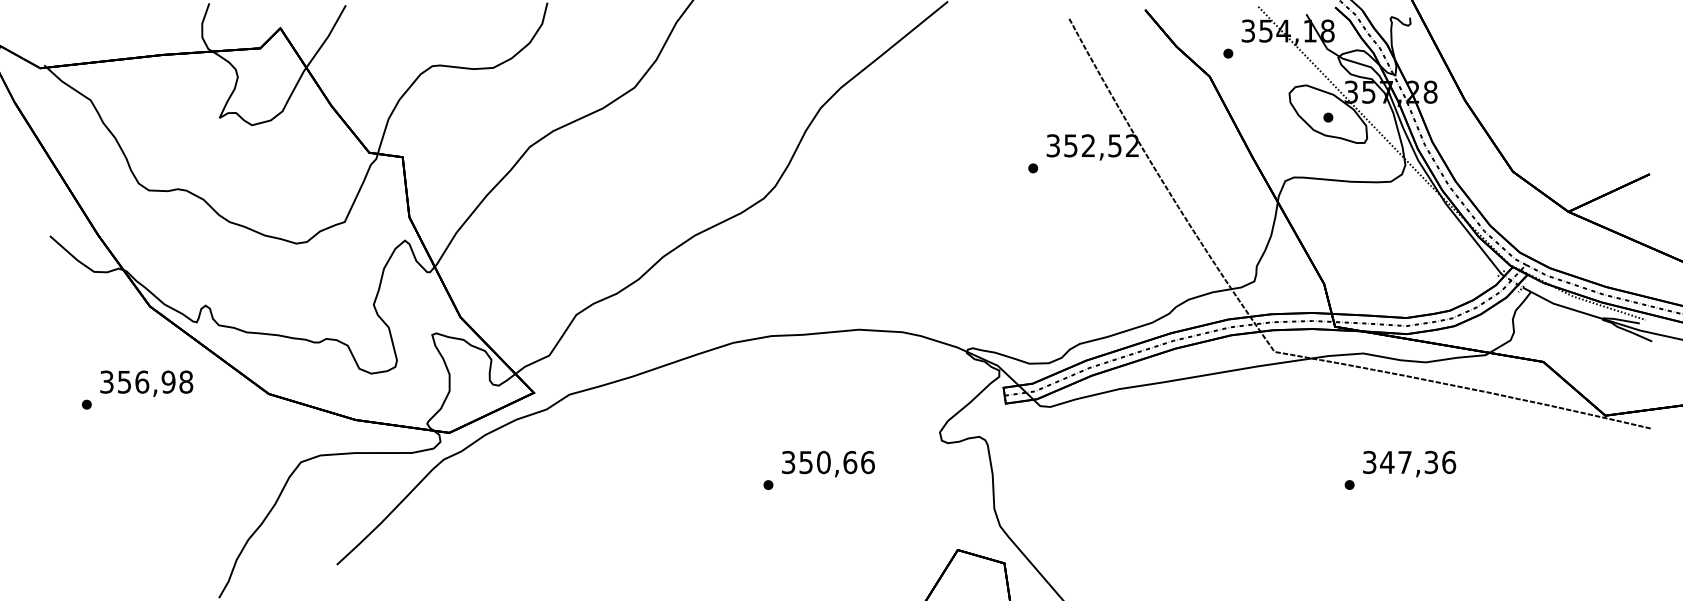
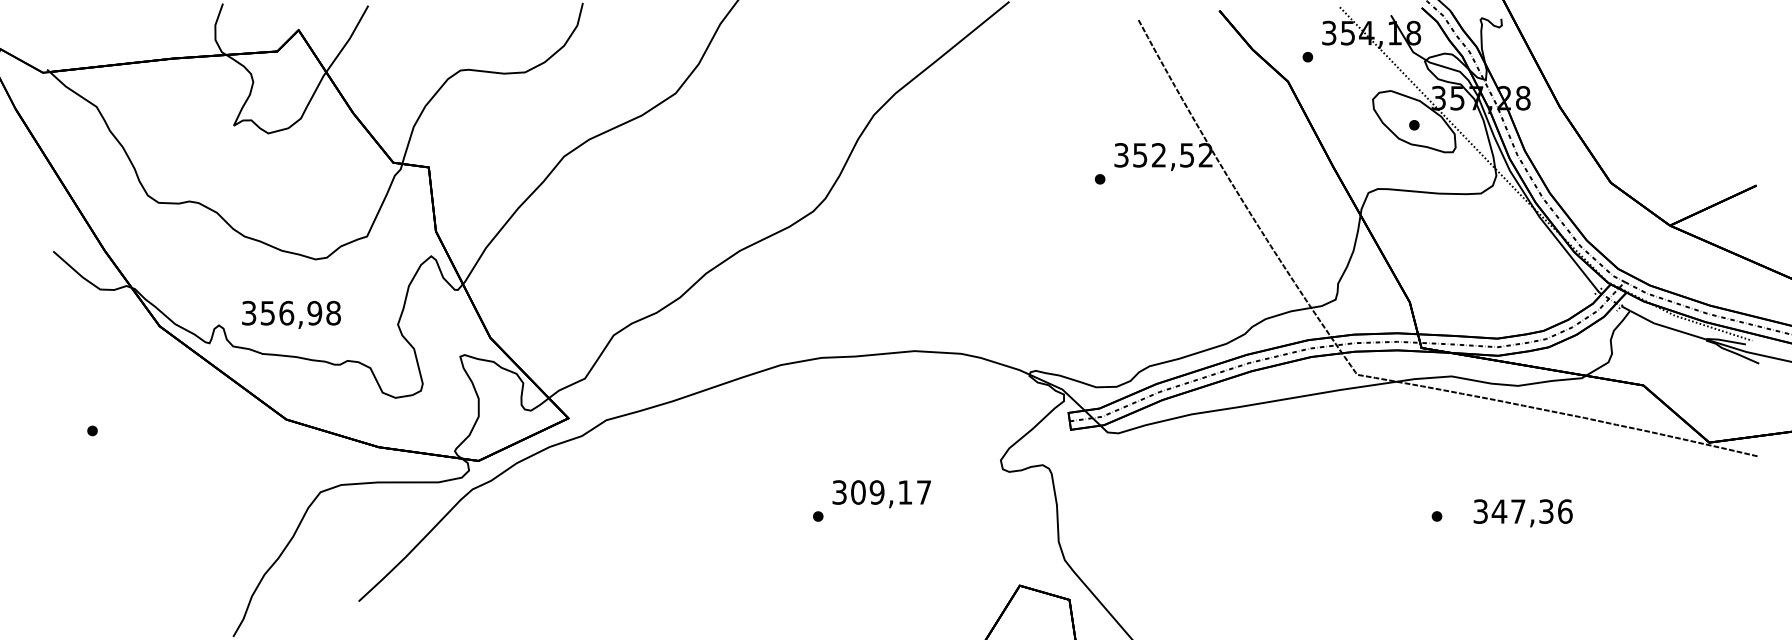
text: (146, 383) -> (291, 314), moved
text: (836, 462) -> (890, 492), 350,66 -> 309,17
text: (1409, 463) -> (1523, 512), moved

